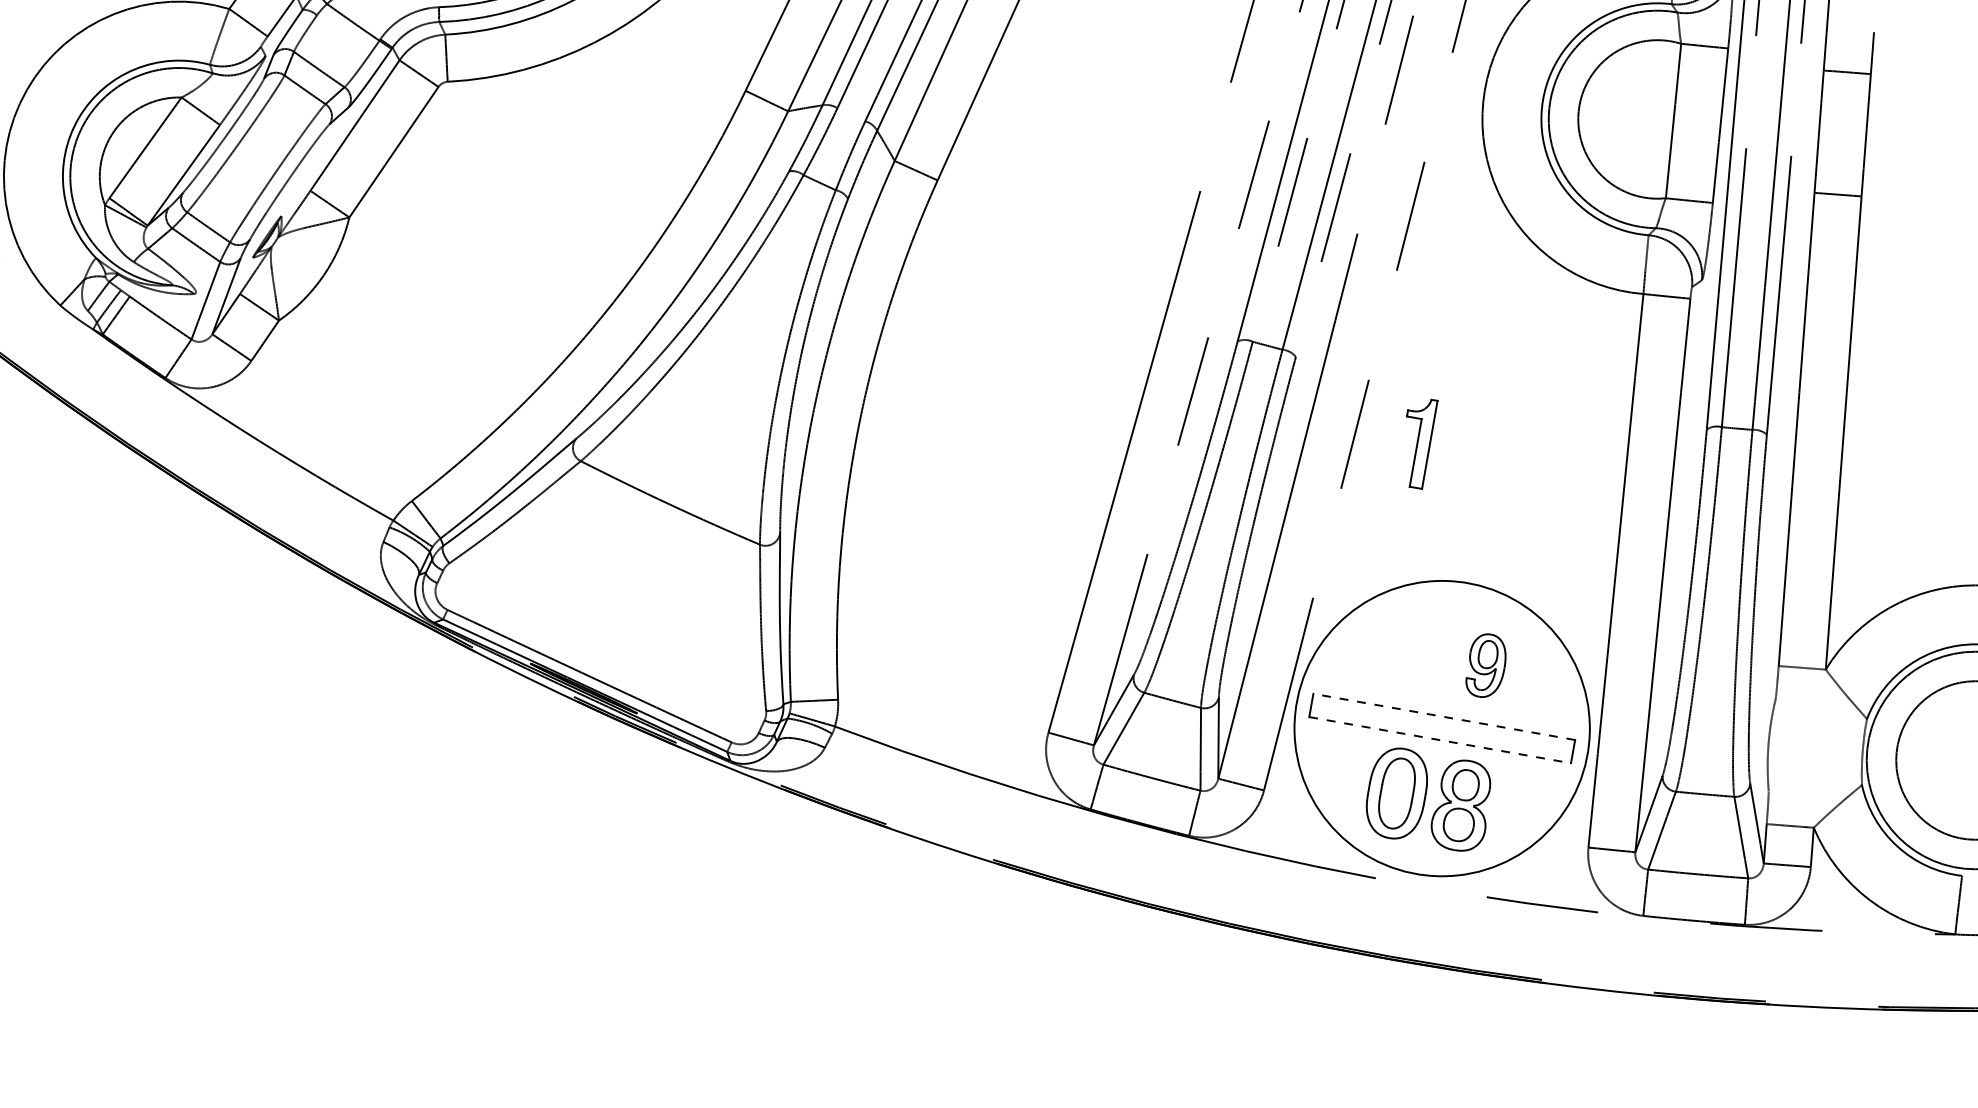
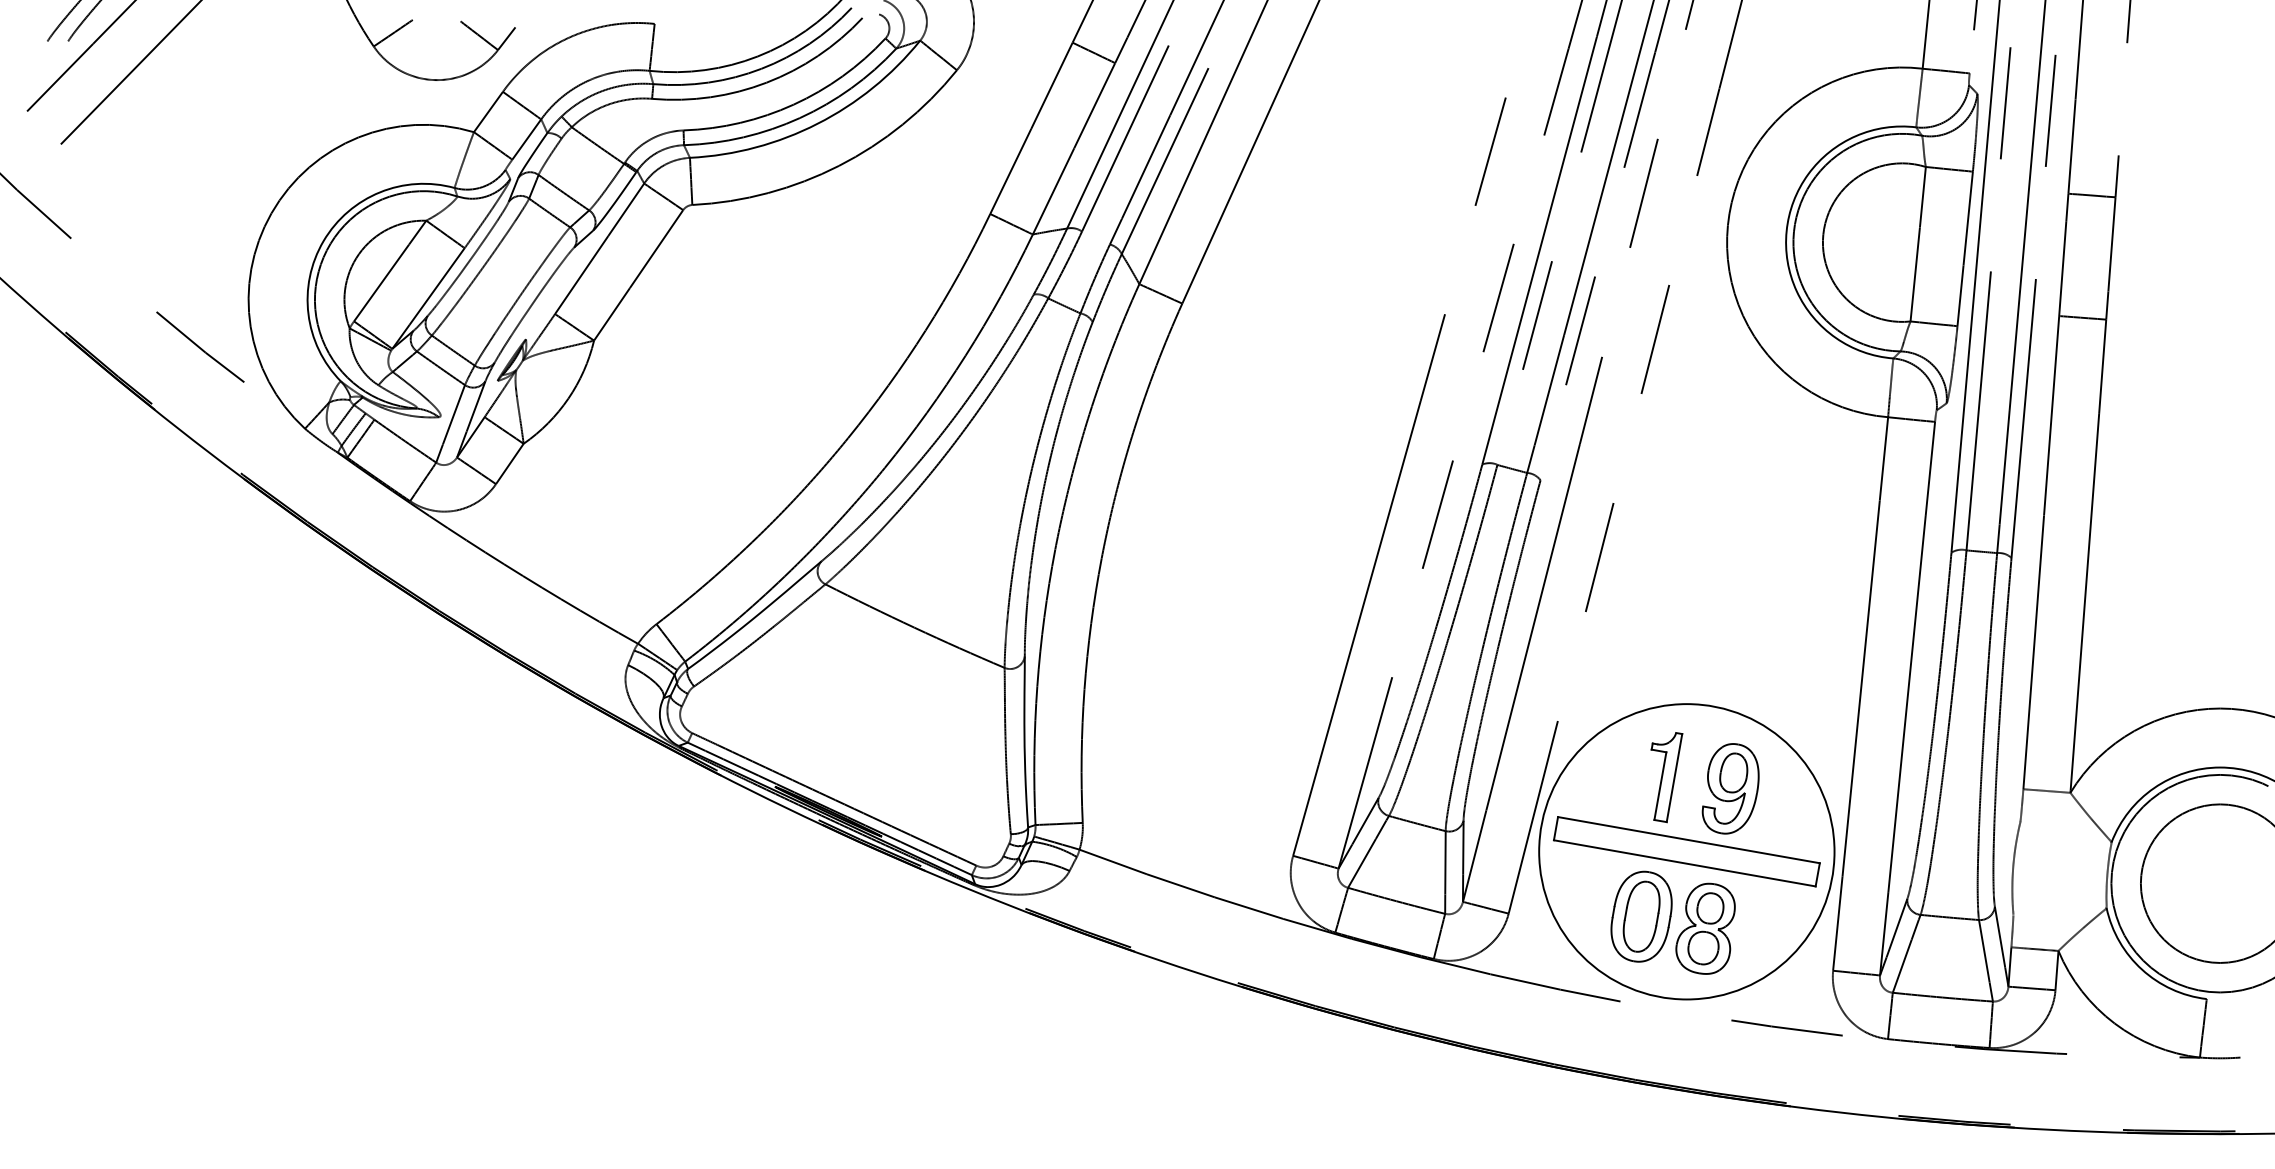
part: (1421, 444) -> (1666, 777), moved
part: (1485, 665) -> (1730, 788), size x1.43
line: (1443, 717) -> (1688, 840), dashed -> solid
line: (1439, 740) -> (1684, 863), dashed -> solid

